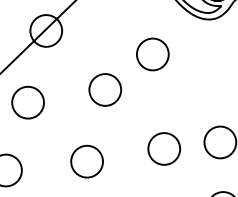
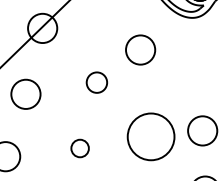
circle: (105, 89) -> (97, 82), size x0.7
circle: (164, 148) -> (151, 136), size x1.6
circle: (86, 161) -> (79, 148), size x0.6

